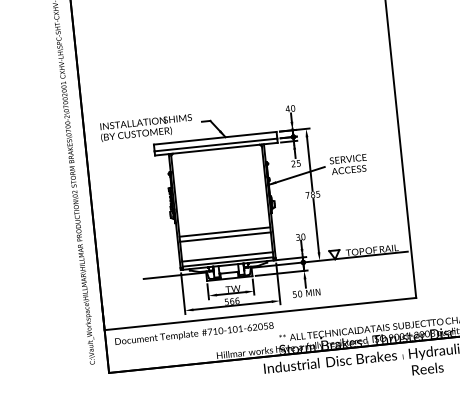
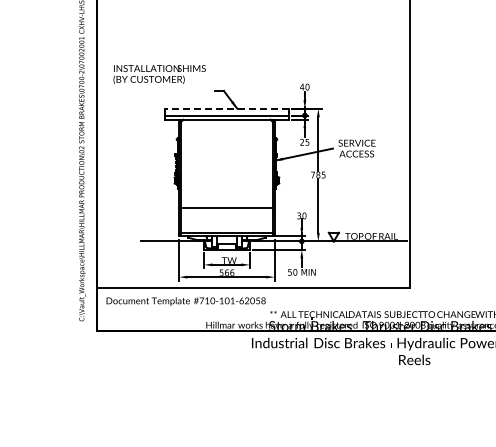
text: (146, 128) -> (159, 74), moved
line: (214, 138) -> (226, 108), solid -> dashed
line: (224, 232) -> (226, 203), removed
line: (227, 257) -> (226, 228), removed

